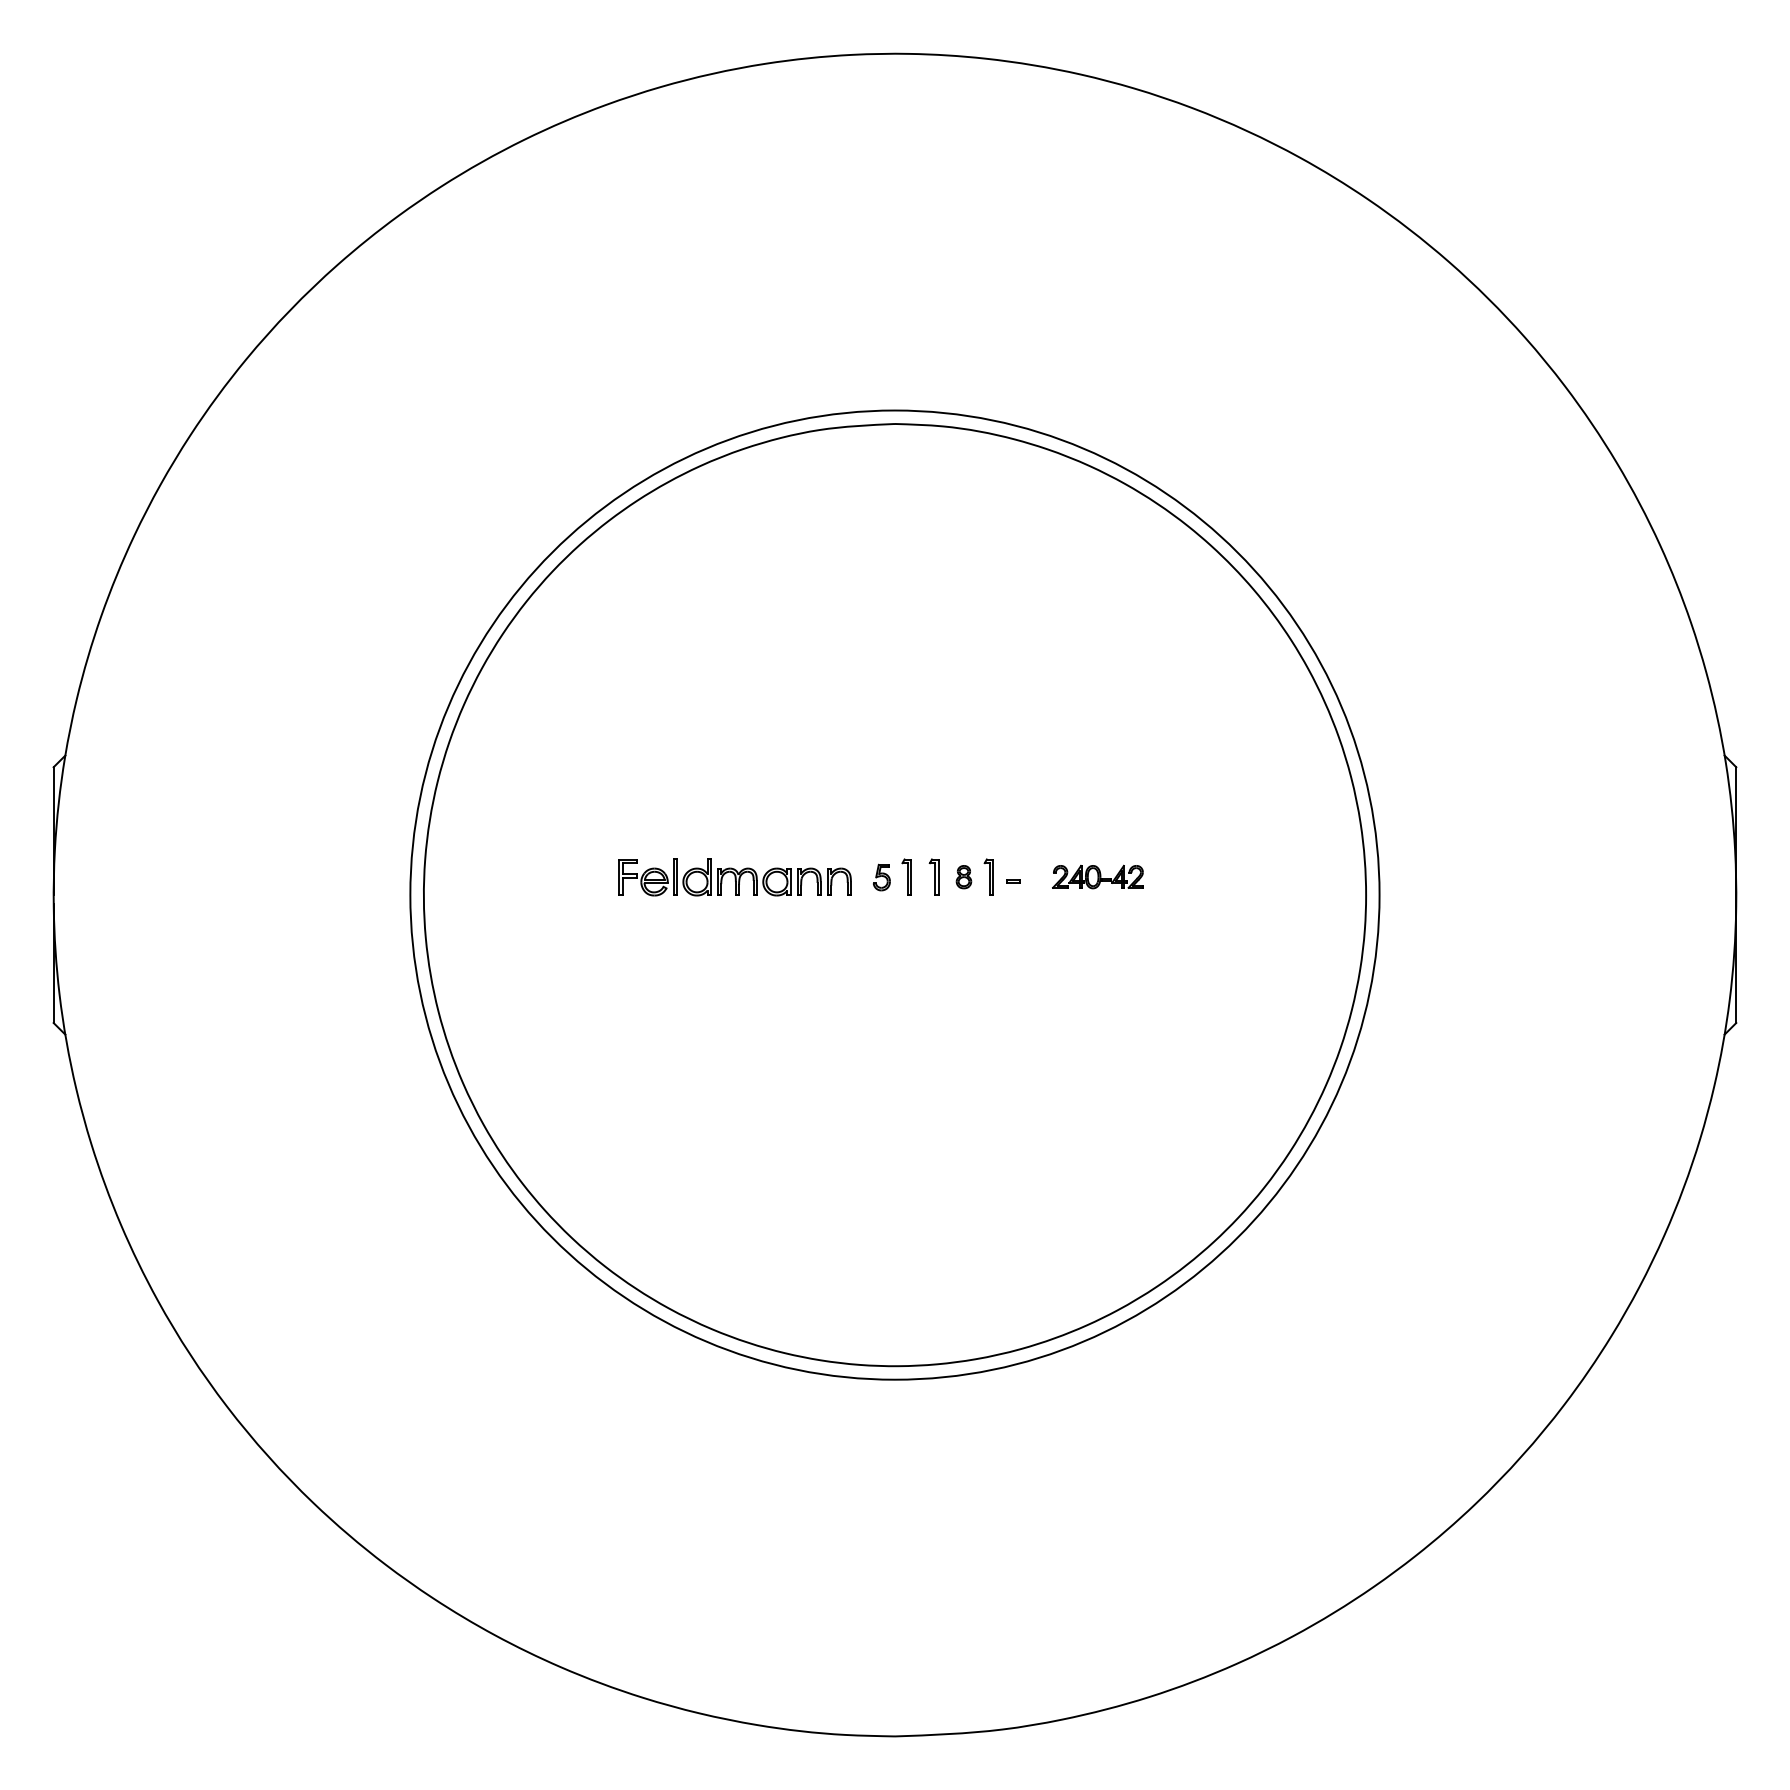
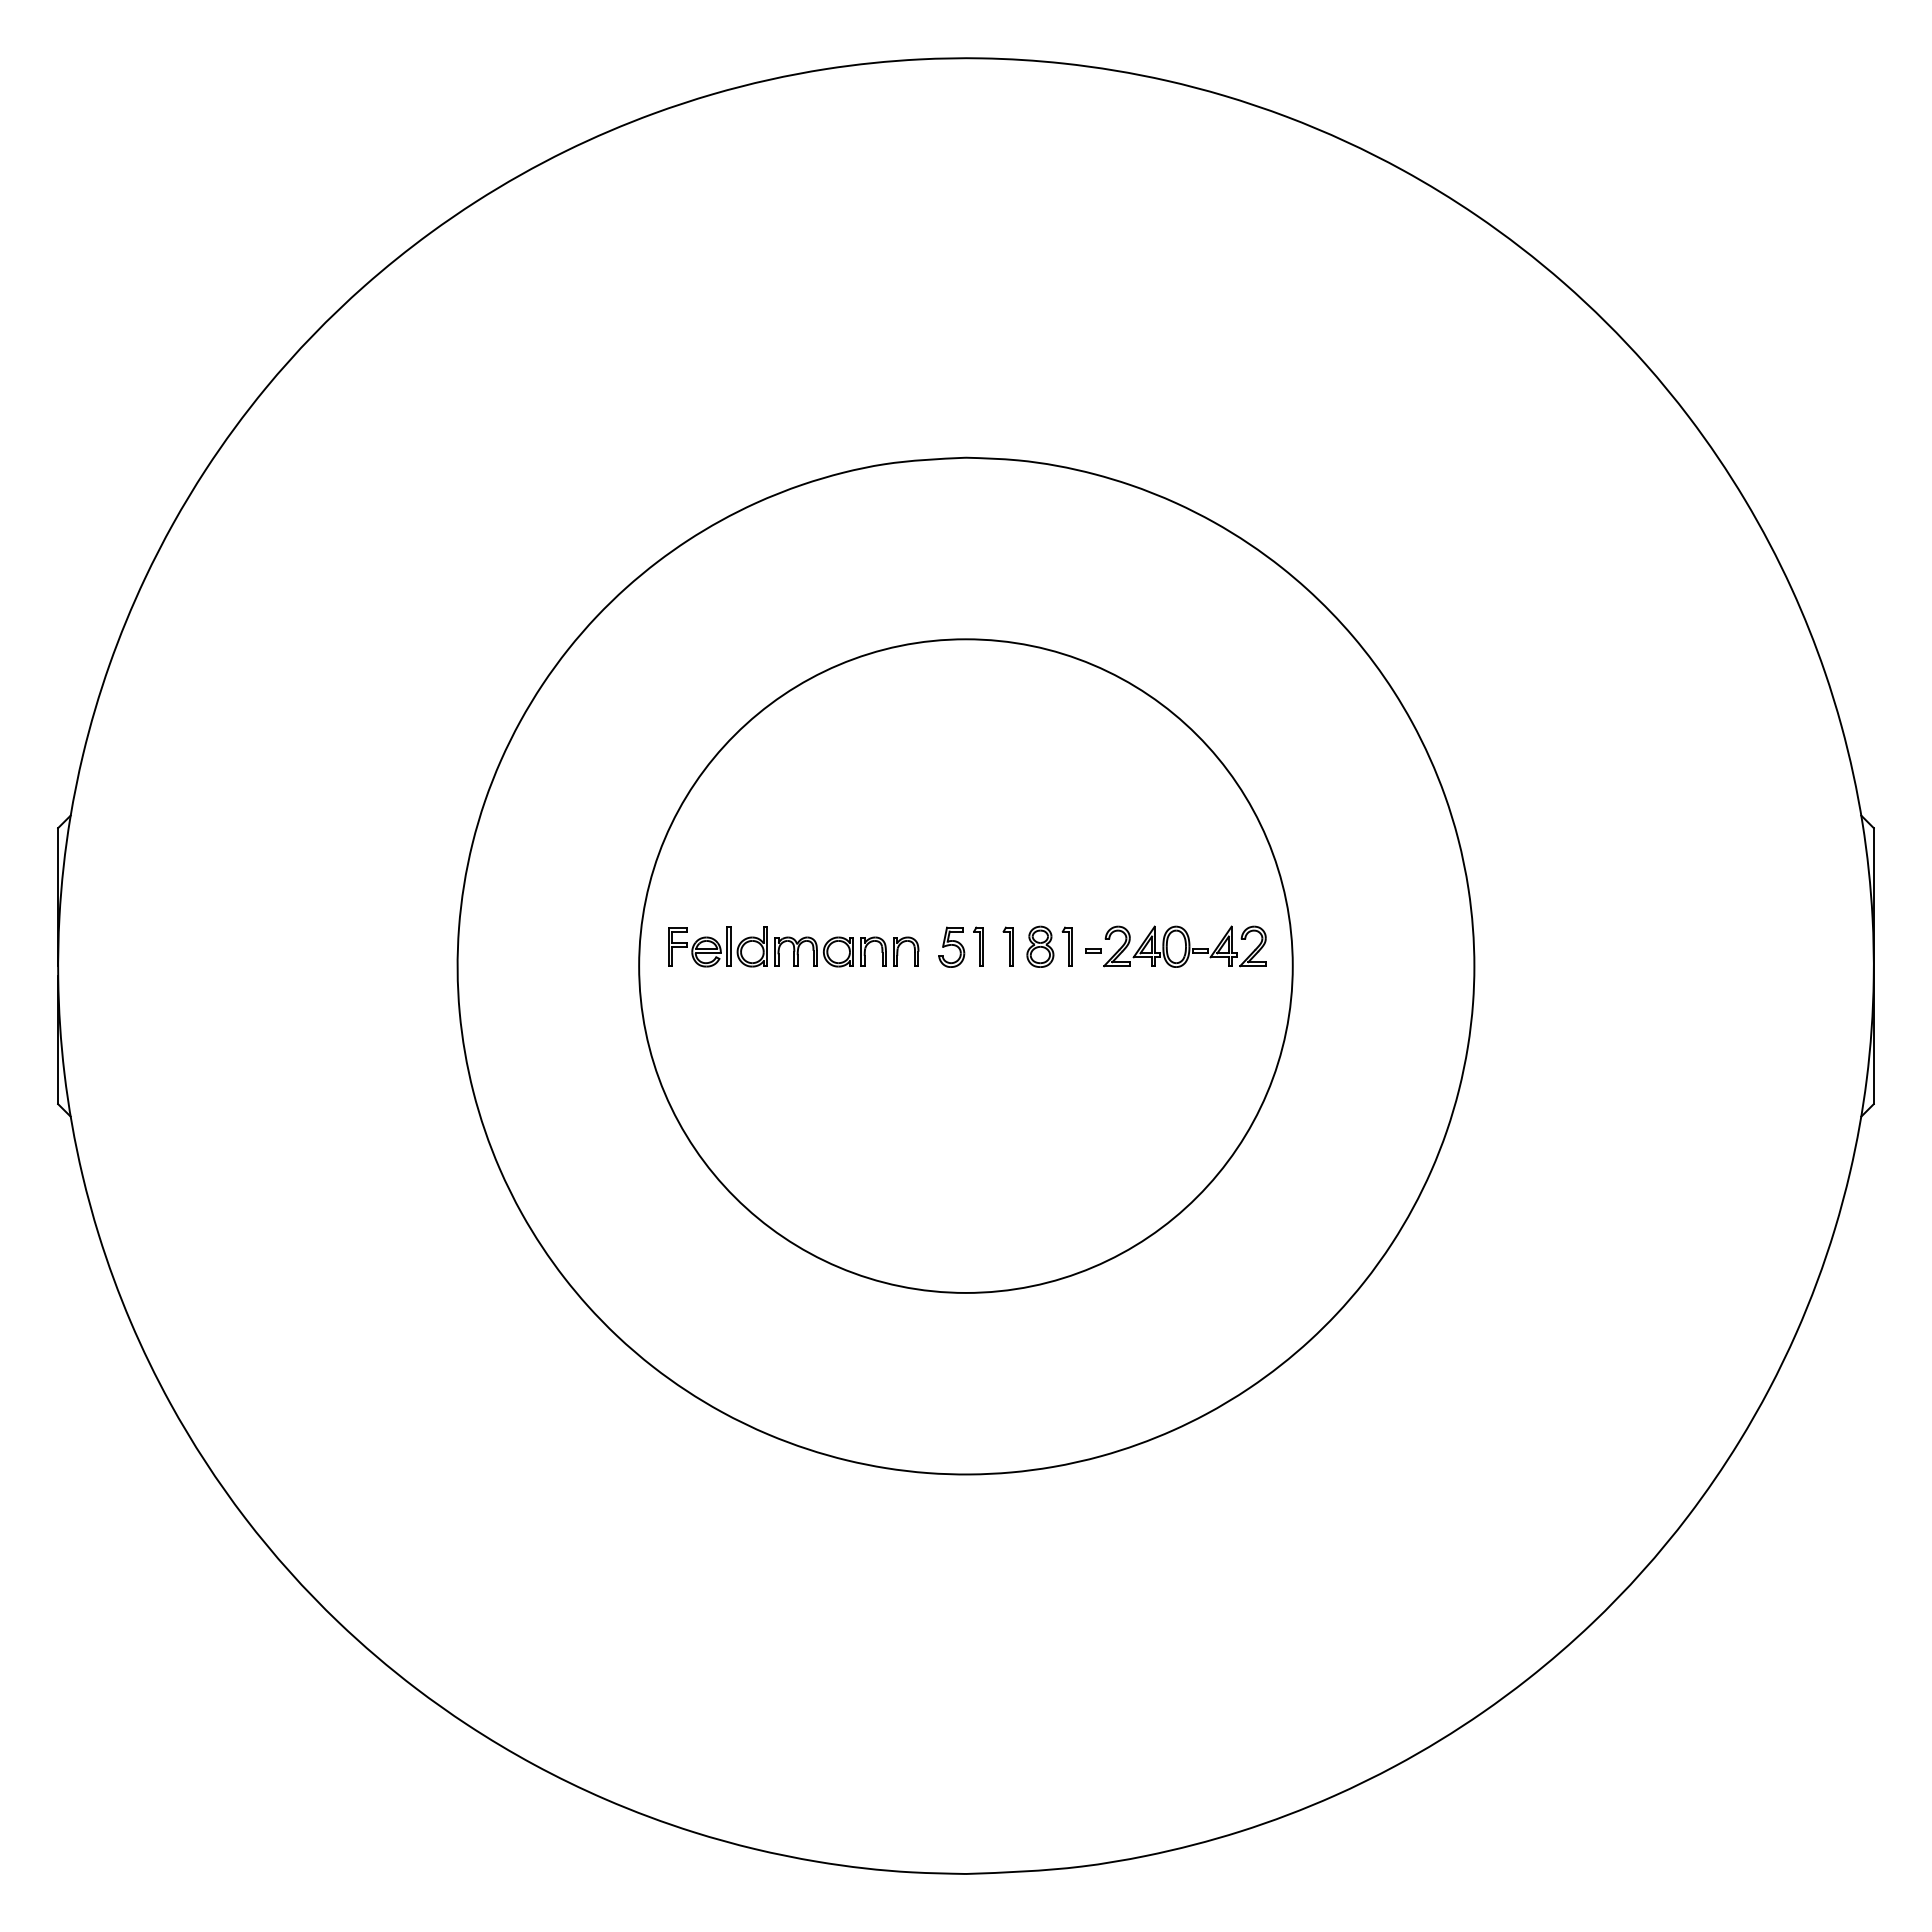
part: (881, 876) -> (951, 946), size x1.43
part: (964, 876) -> (1040, 946), size x1.67
part: (1097, 876) -> (1184, 946), size x1.67
circle: (894, 894) -> (965, 965), size x0.62

